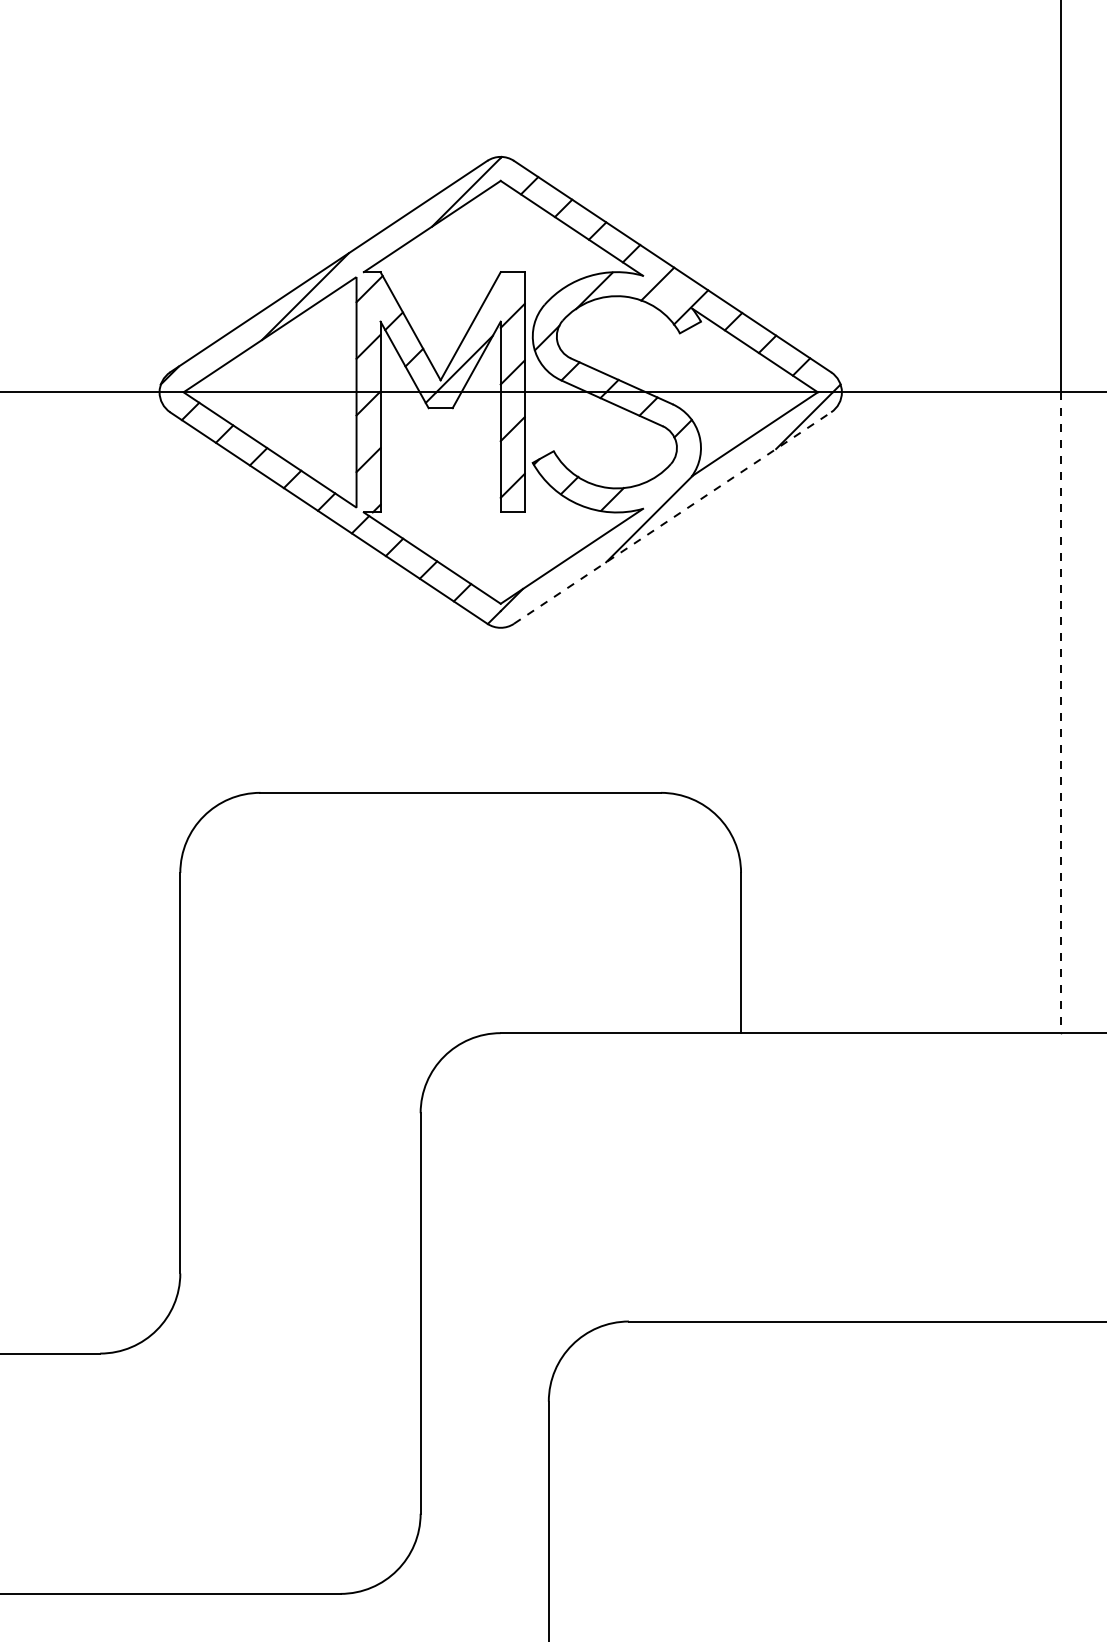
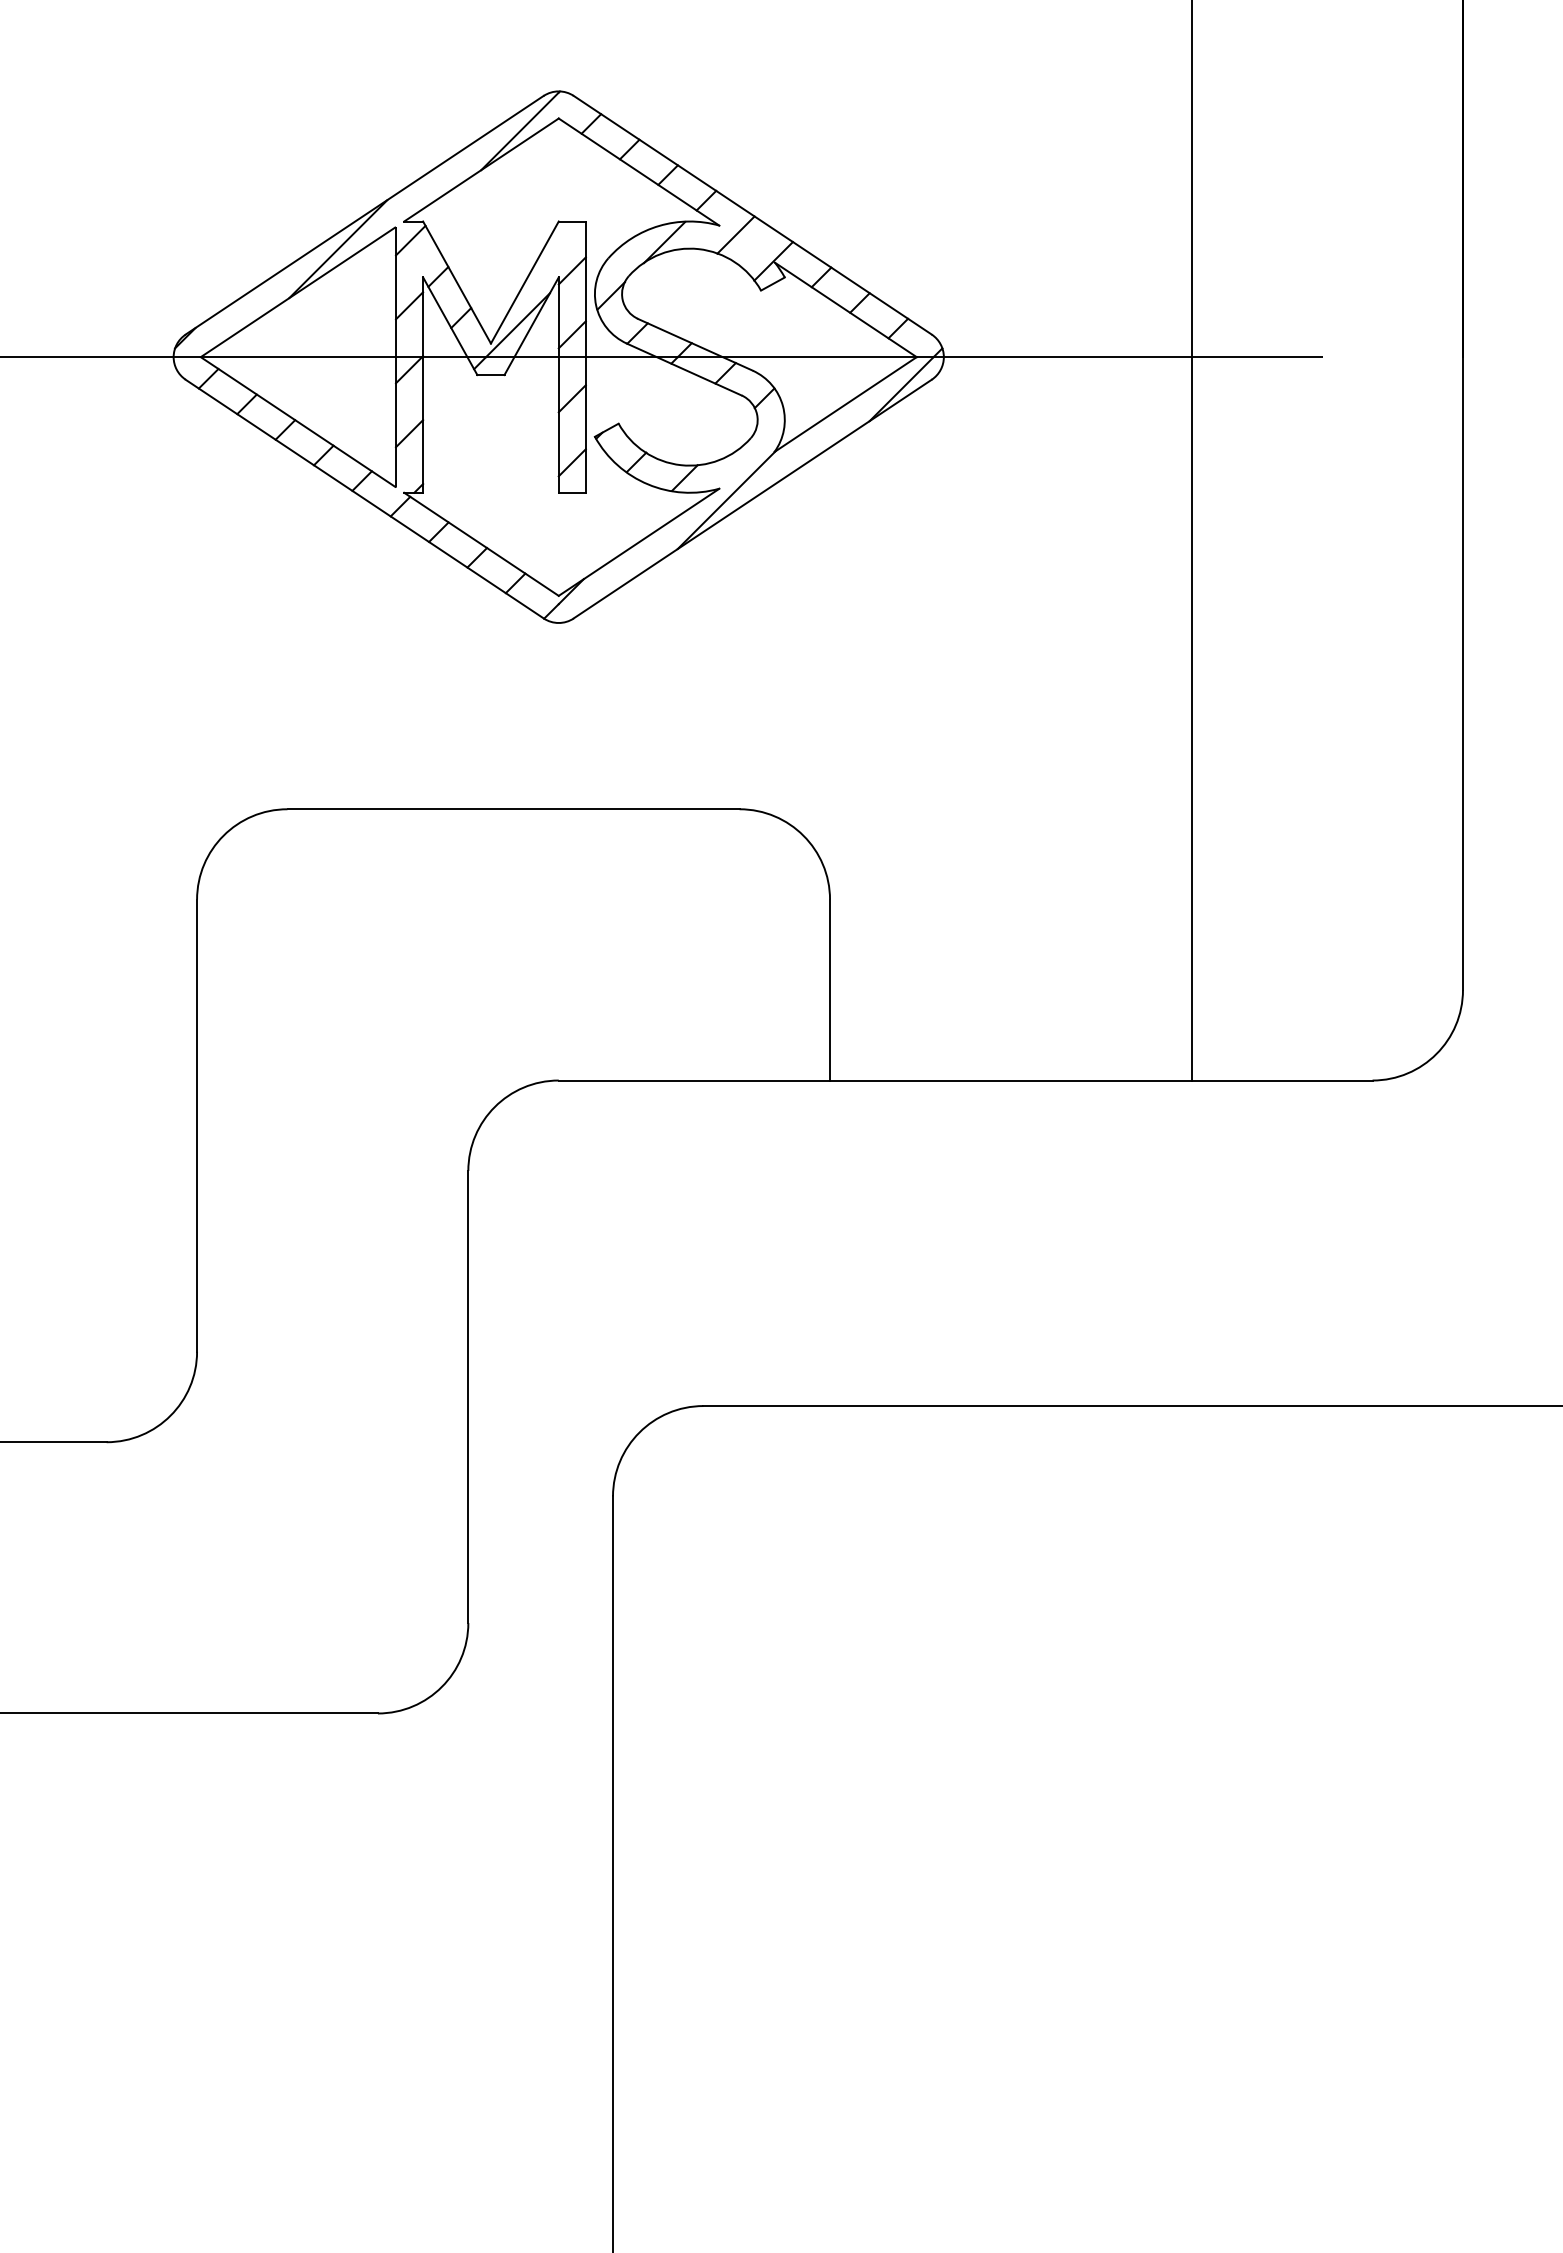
line: (673, 517) -> (753, 498), dashed -> solid
line: (1061, 712) -> (1191, 718), dashed -> solid

